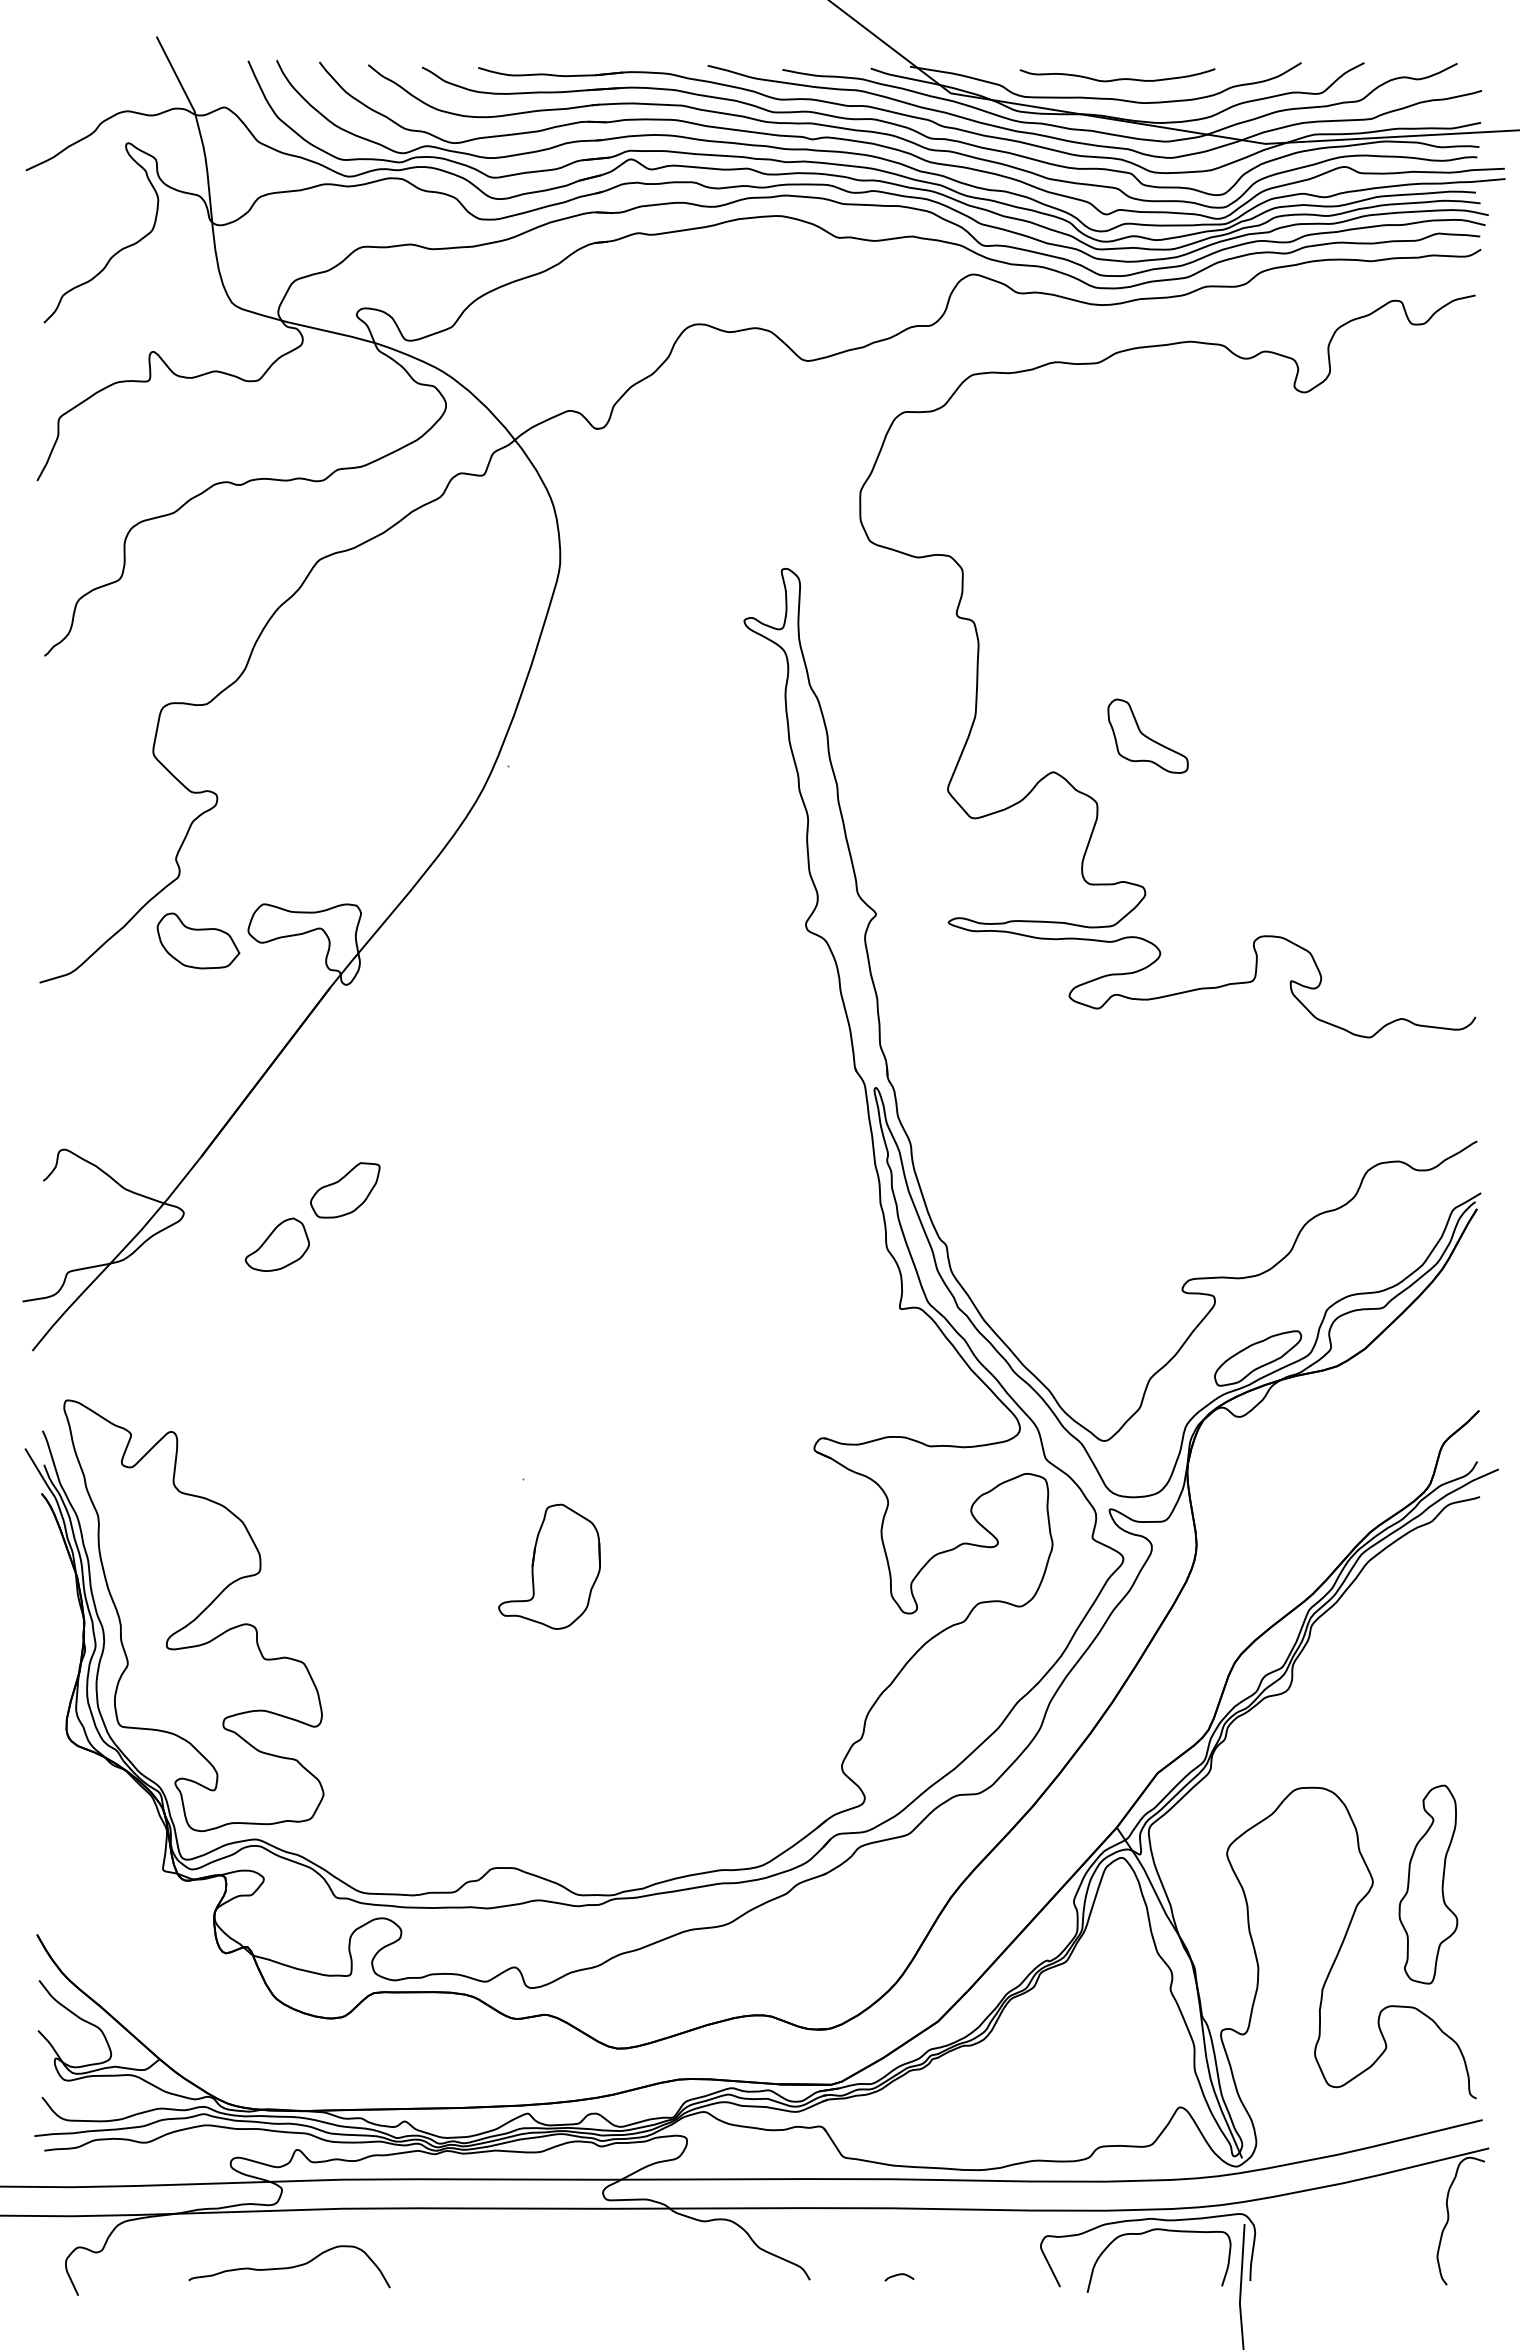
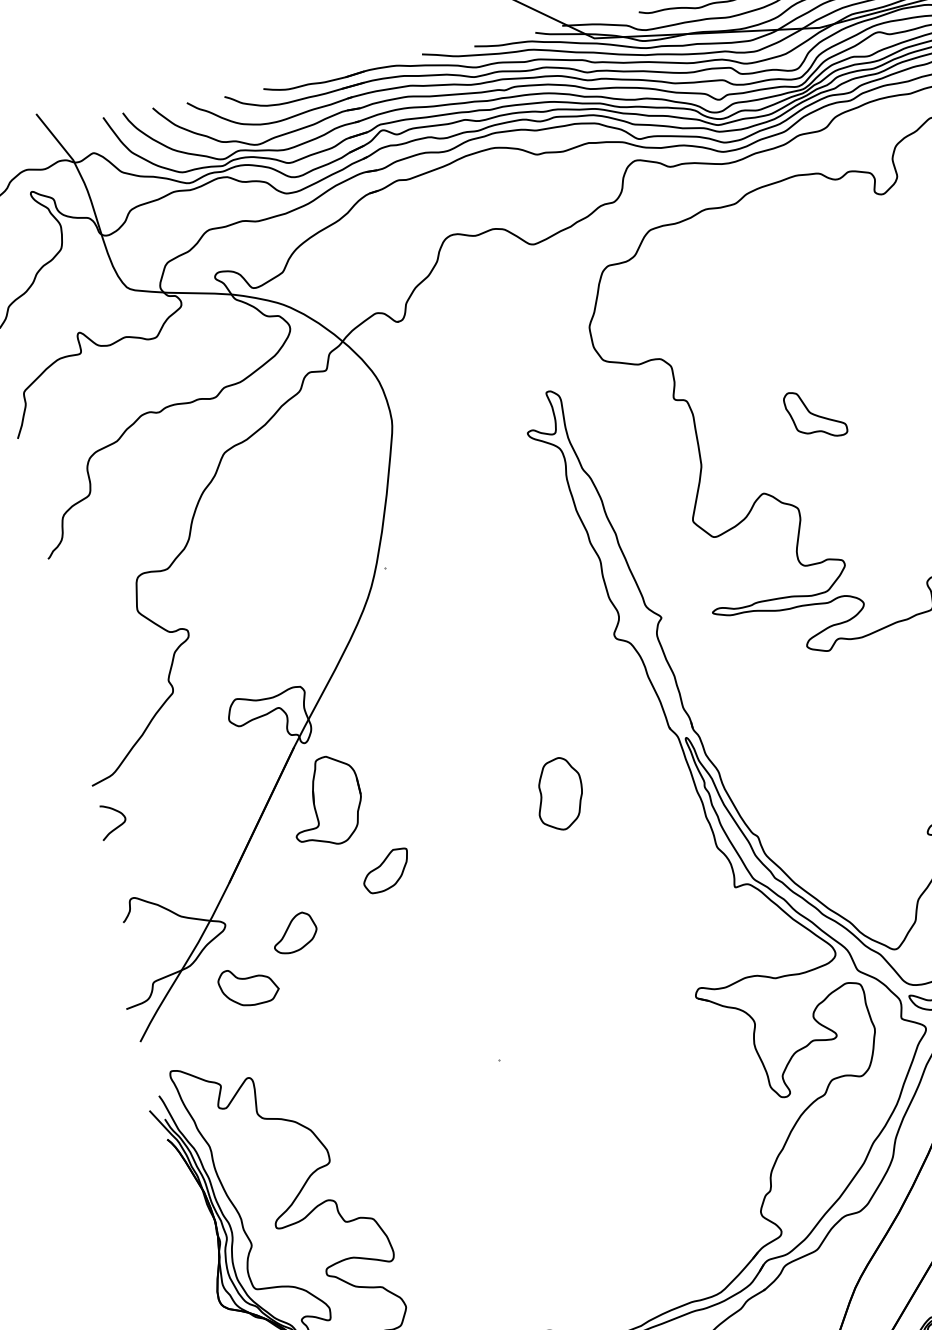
part: (1147, 735) -> (814, 413), moved
part: (198, 940) -> (248, 985), moved
curve: (62, 1046) -> (117, 826), added
part: (683, 1128) -> (559, 793), added
part: (345, 1190) -> (386, 871), moved
part: (549, 1566) -> (325, 801), moved

